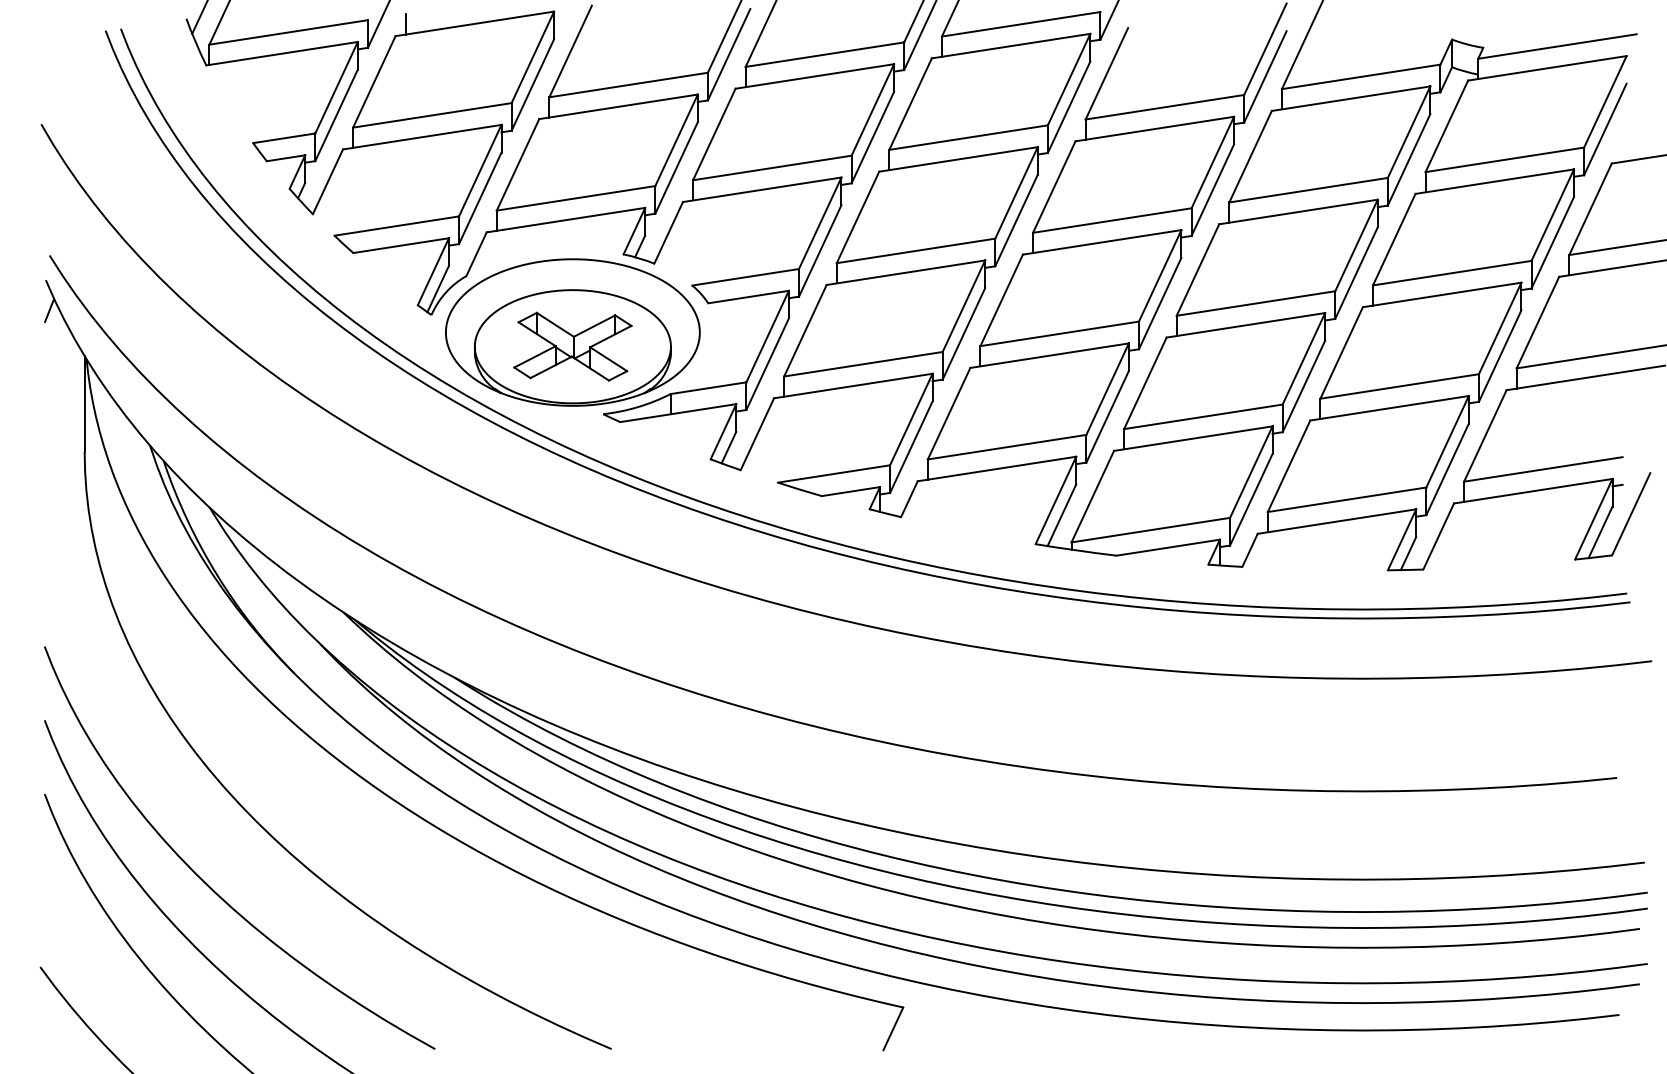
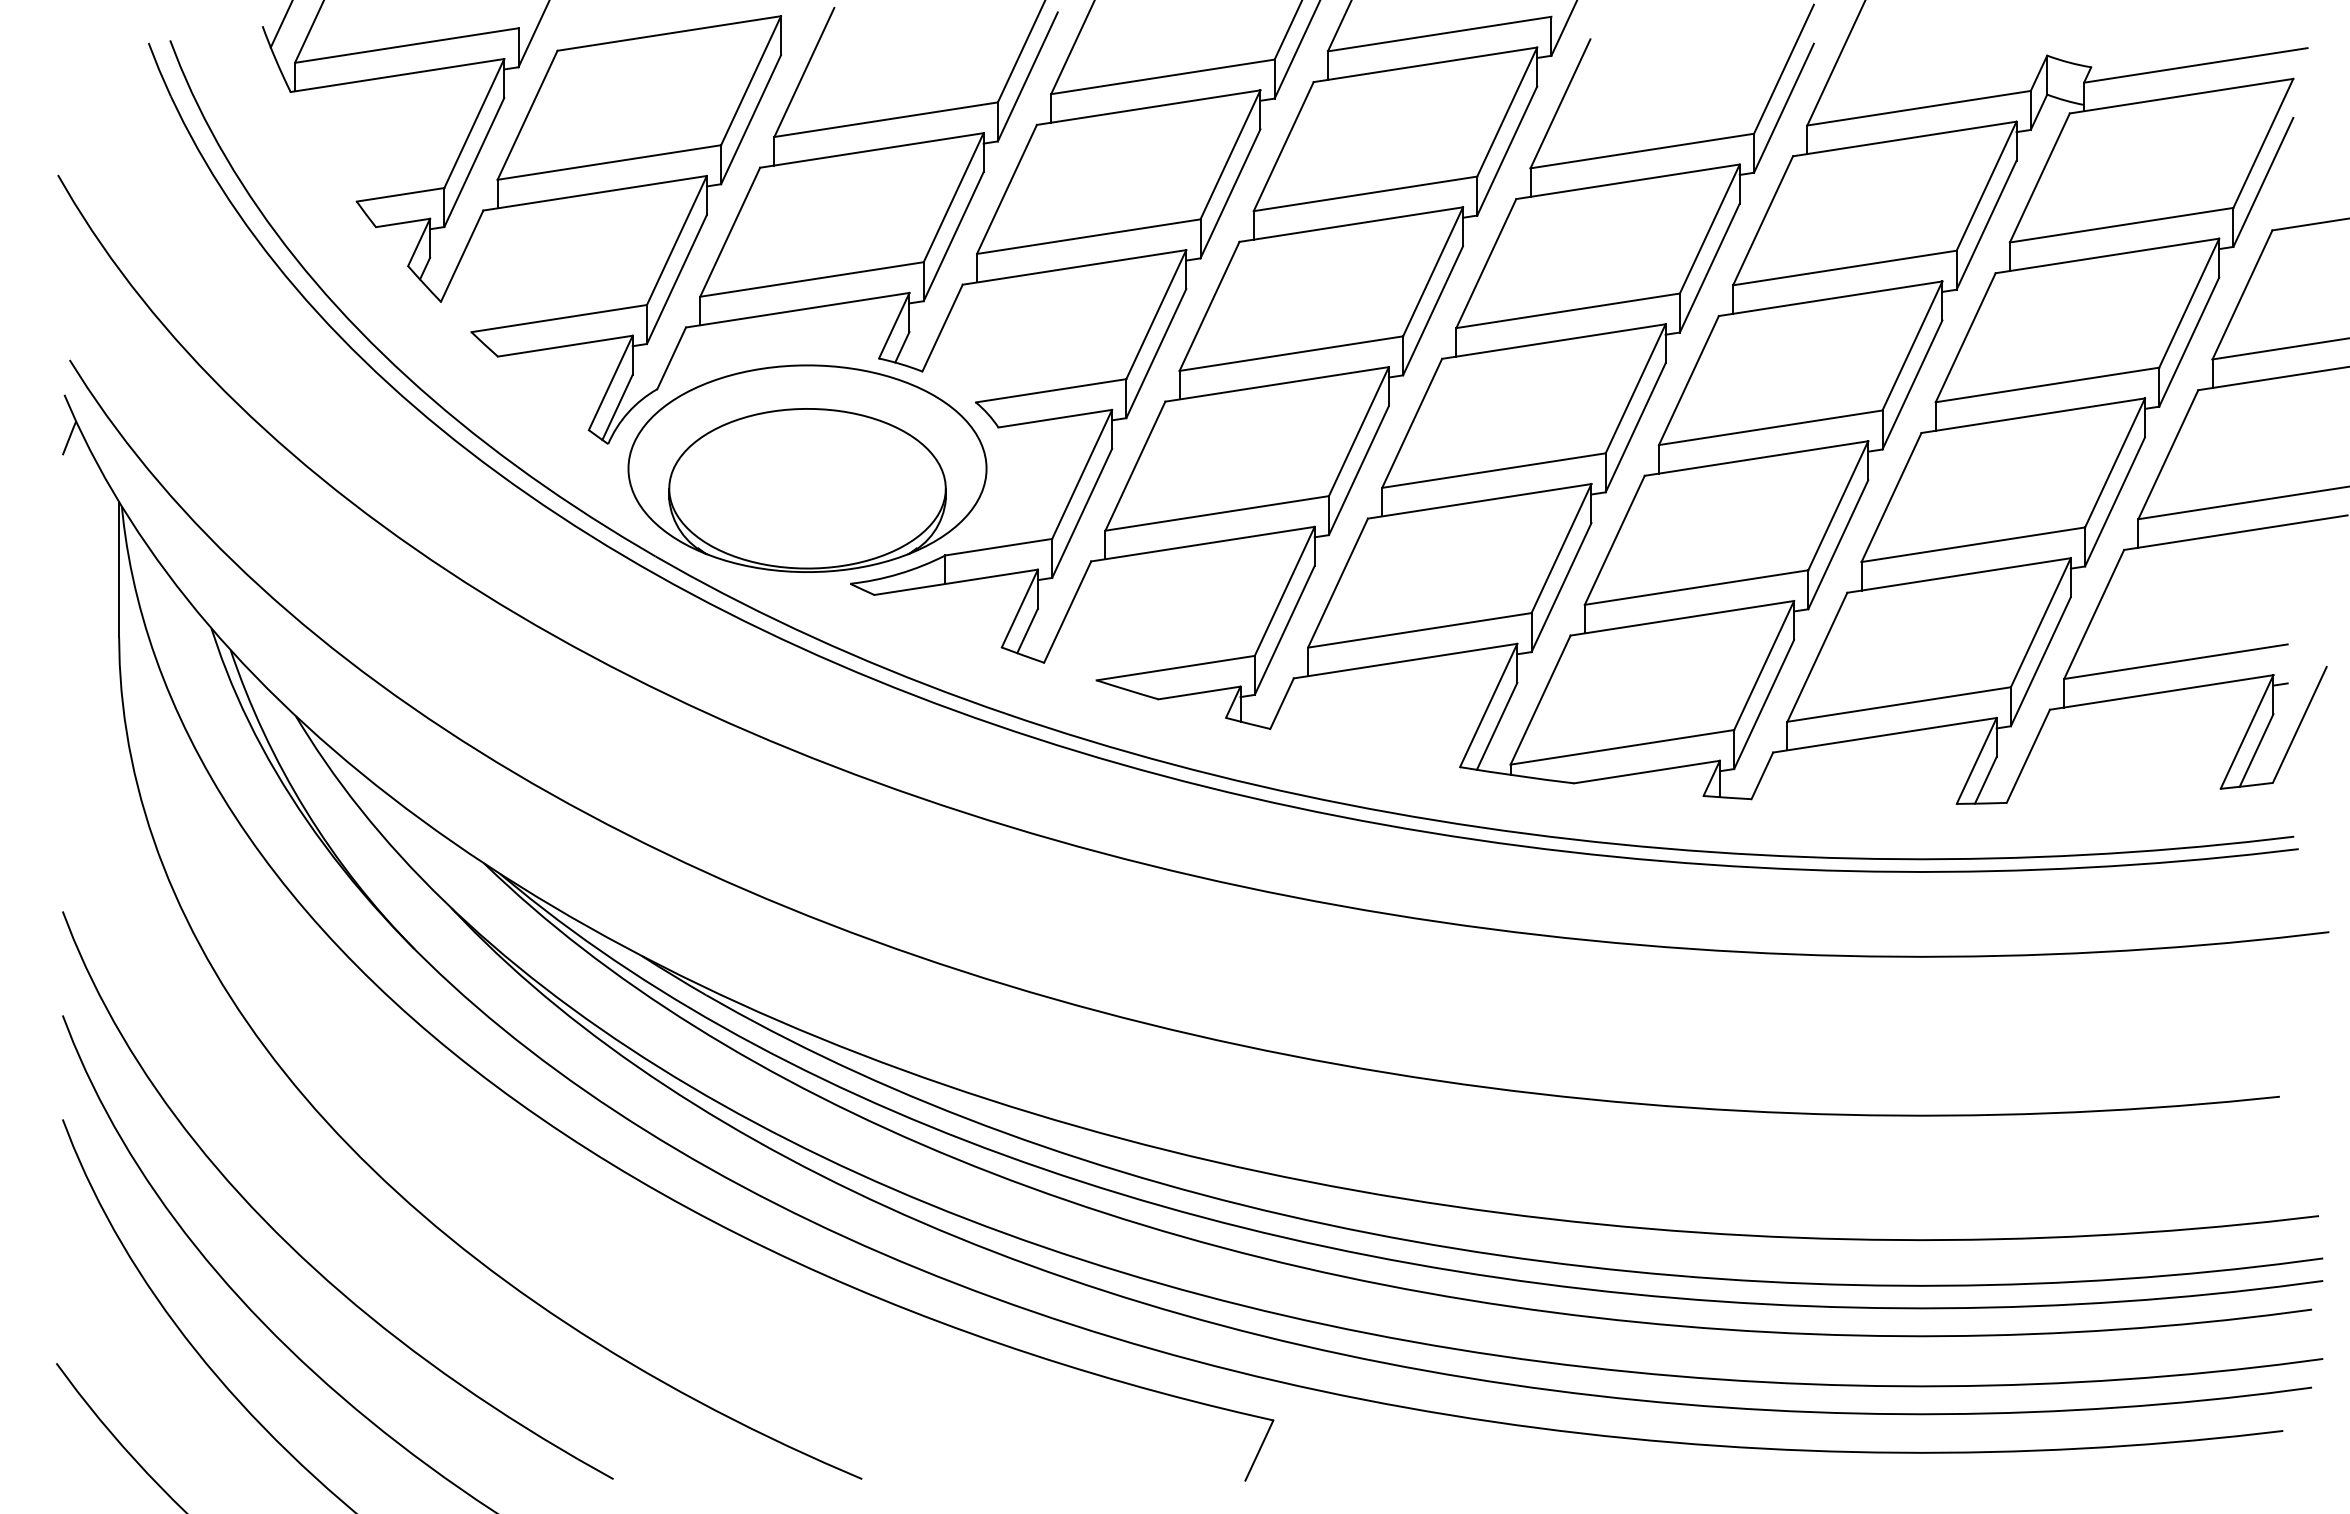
line: (405, 24) -> (571, 34), removed
part: (572, 346) -> (807, 488), removed

